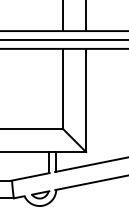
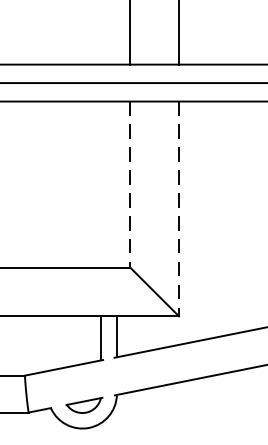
line: (62, 88) -> (129, 184), solid -> dashed
line: (86, 100) -> (179, 208), solid -> dashed

